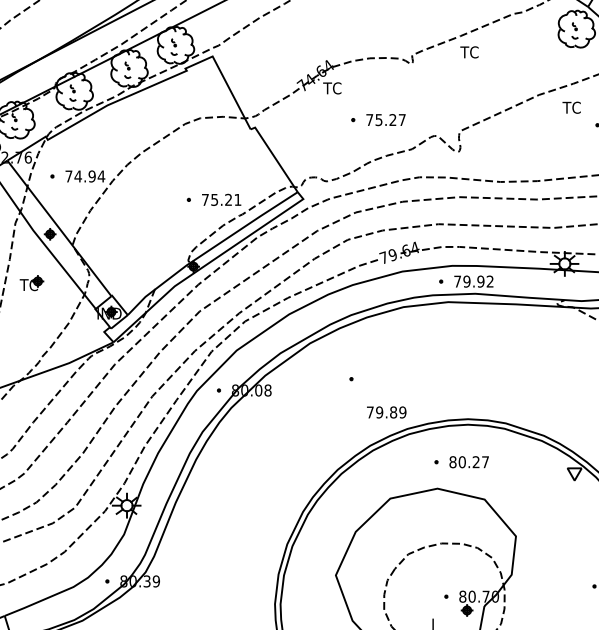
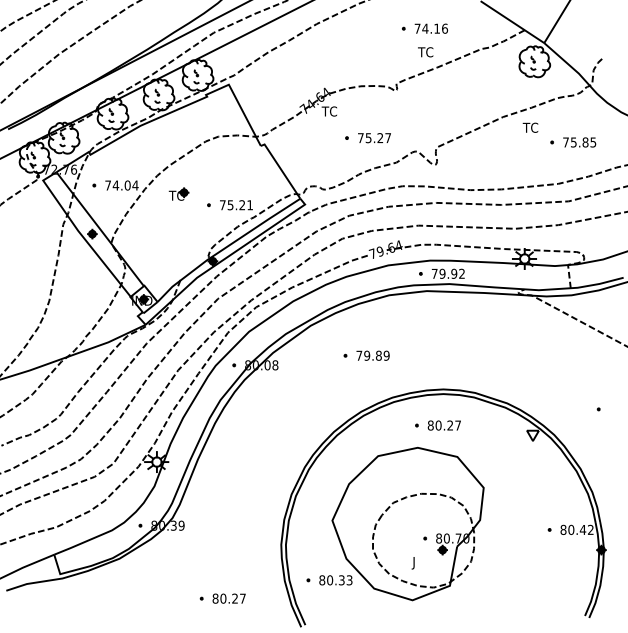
text: (469, 52) -> (425, 52), moved
text: (91, 176) -> (127, 185), 74.94 -> 74.04
part: (31, 282) -> (178, 193), moved
text: (385, 412) -> (372, 355), moved

